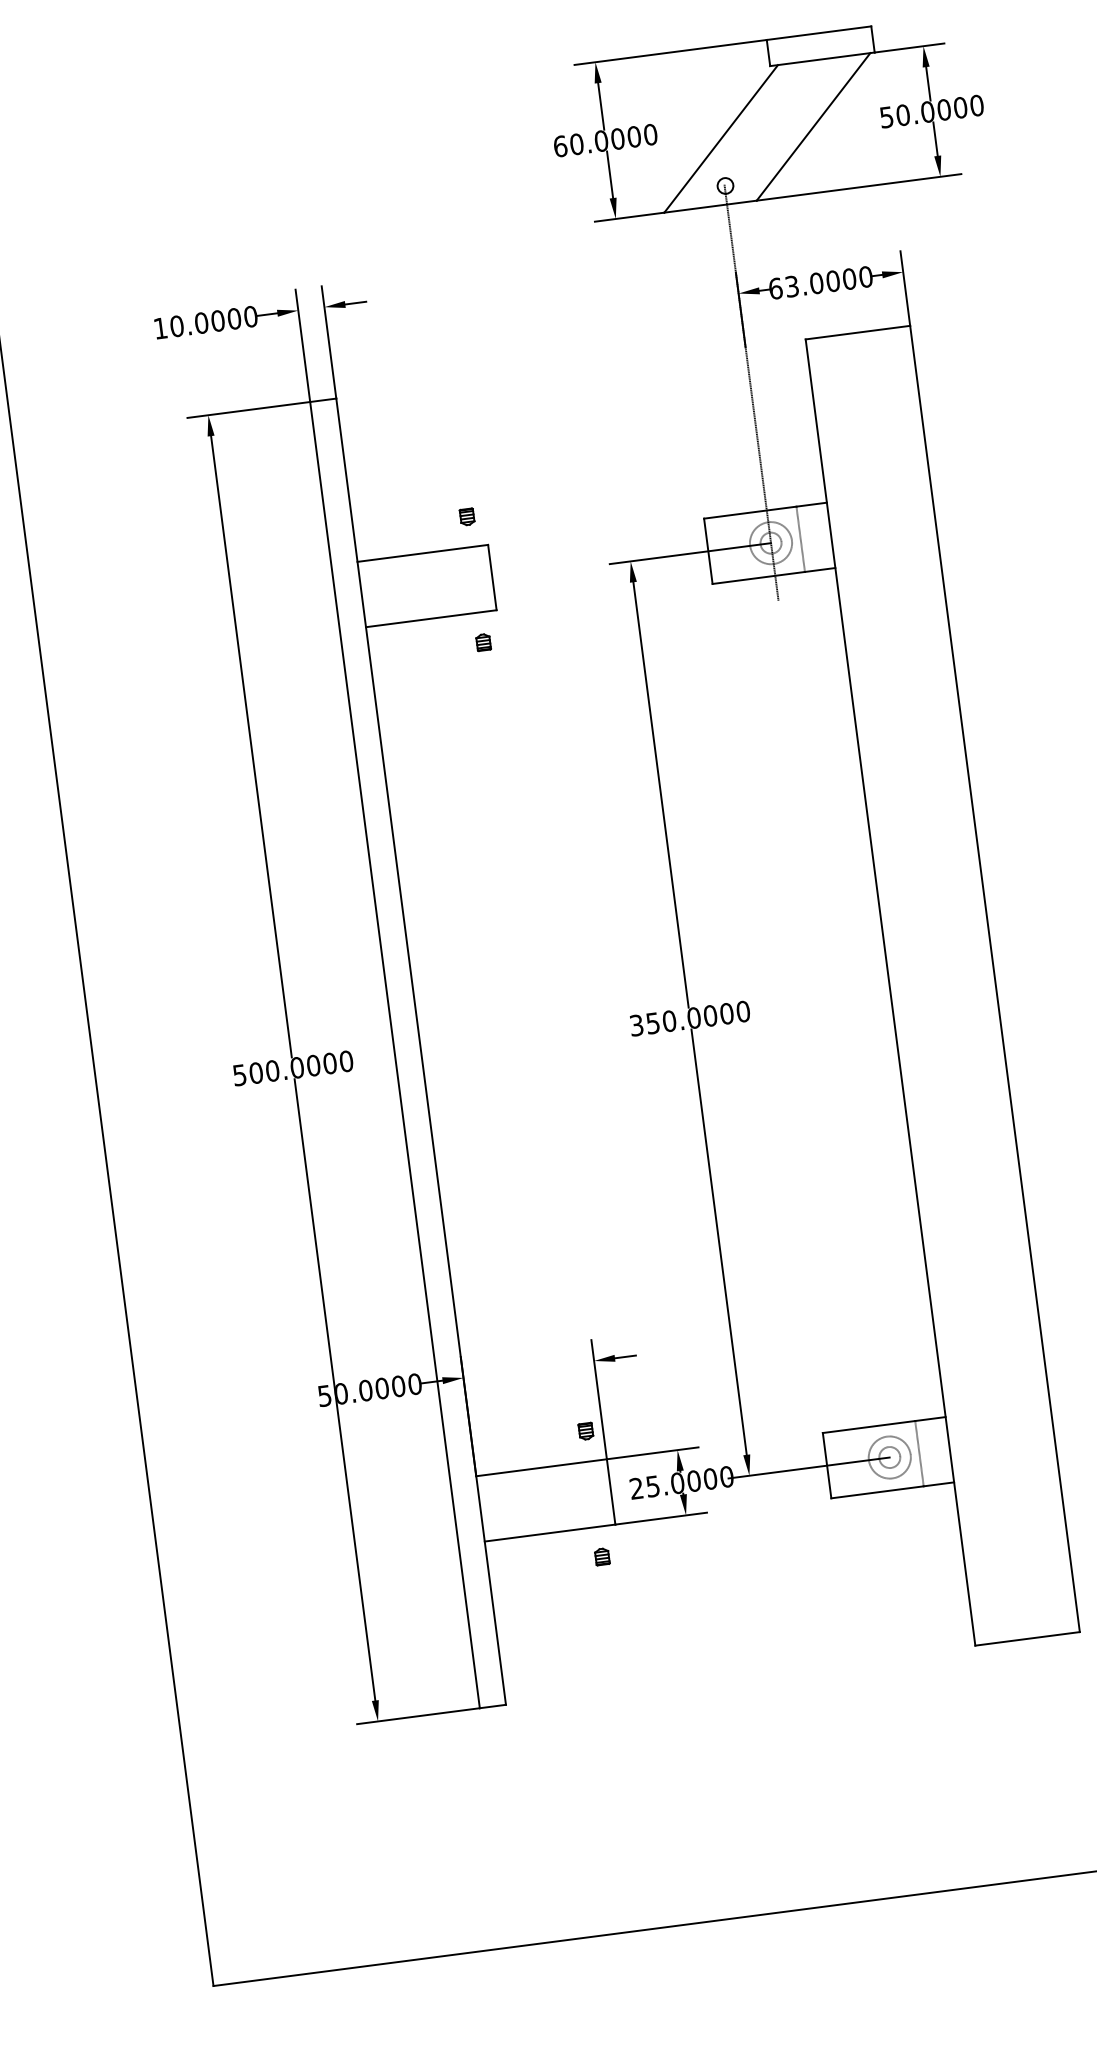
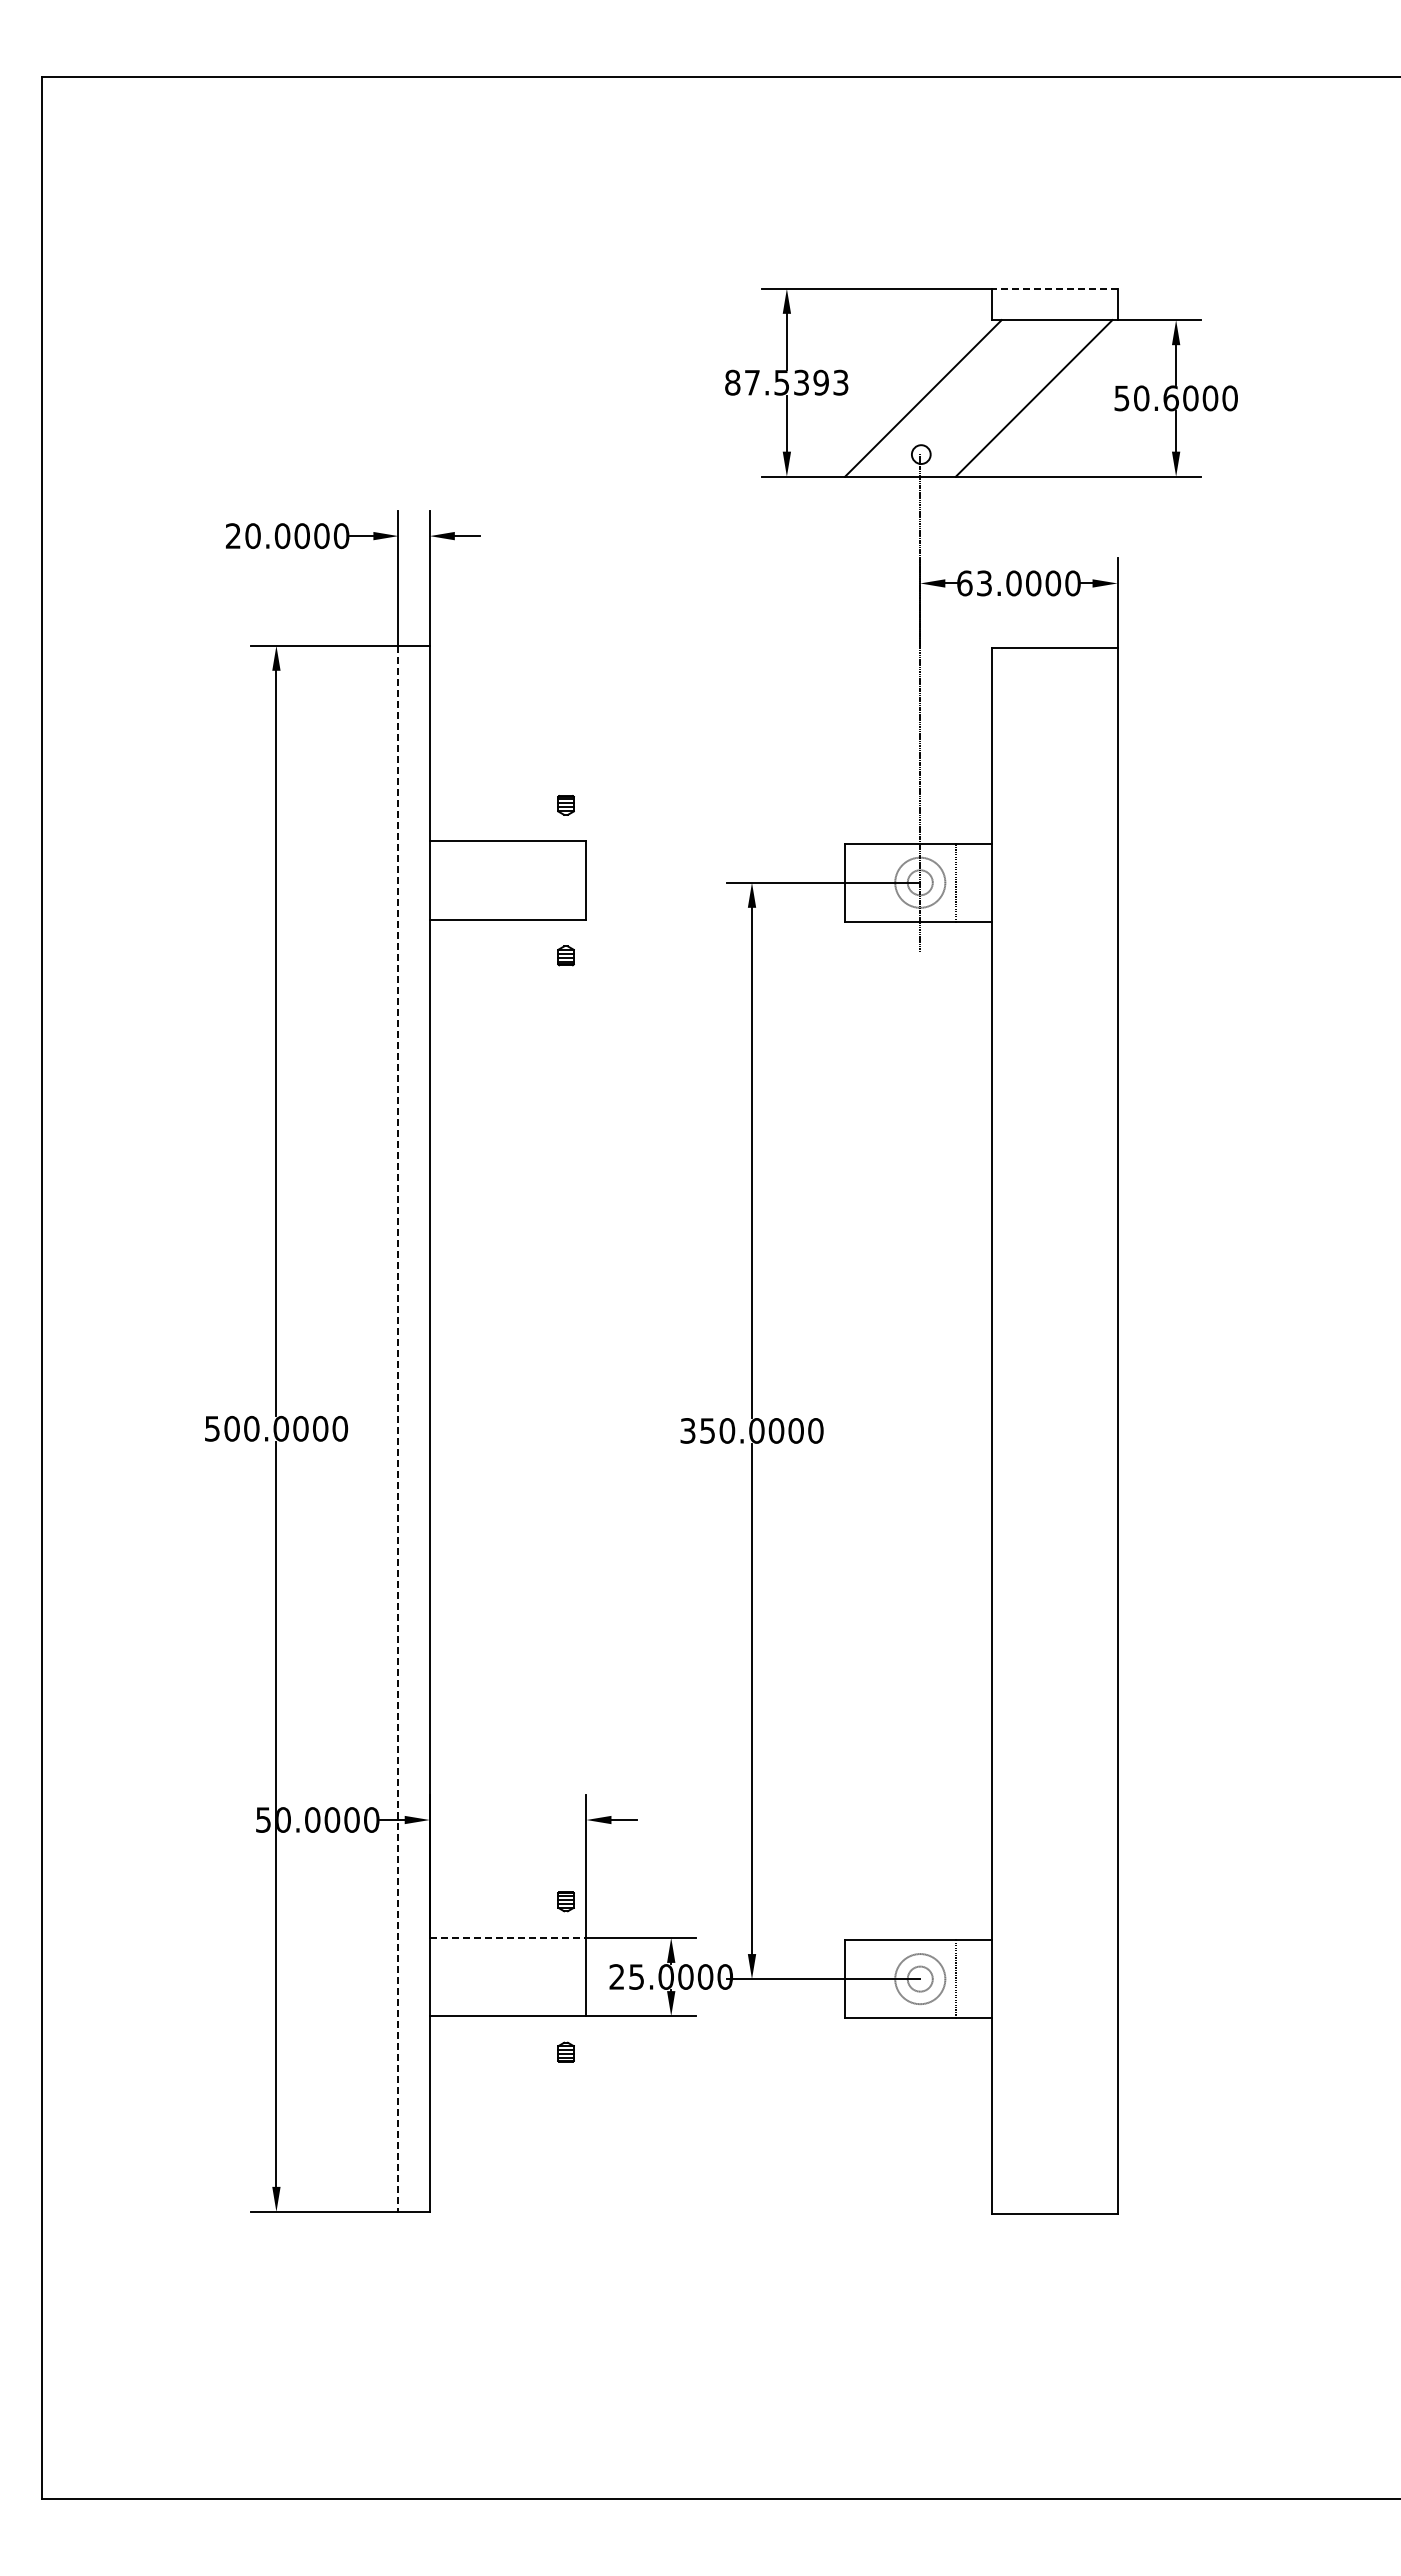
line: (818, 33) -> (1054, 288), solid -> dashed
text: (927, 112) -> (1170, 398), 50.0000 -> 50.6000
text: (605, 140) -> (786, 382), 60.0000 -> 87.5393
text: (159, 328) -> (232, 535), 10.0000 -> 20.0000
line: (395, 1055) -> (398, 1429), solid -> dashed
line: (541, 1467) -> (508, 1937), solid -> dashed

